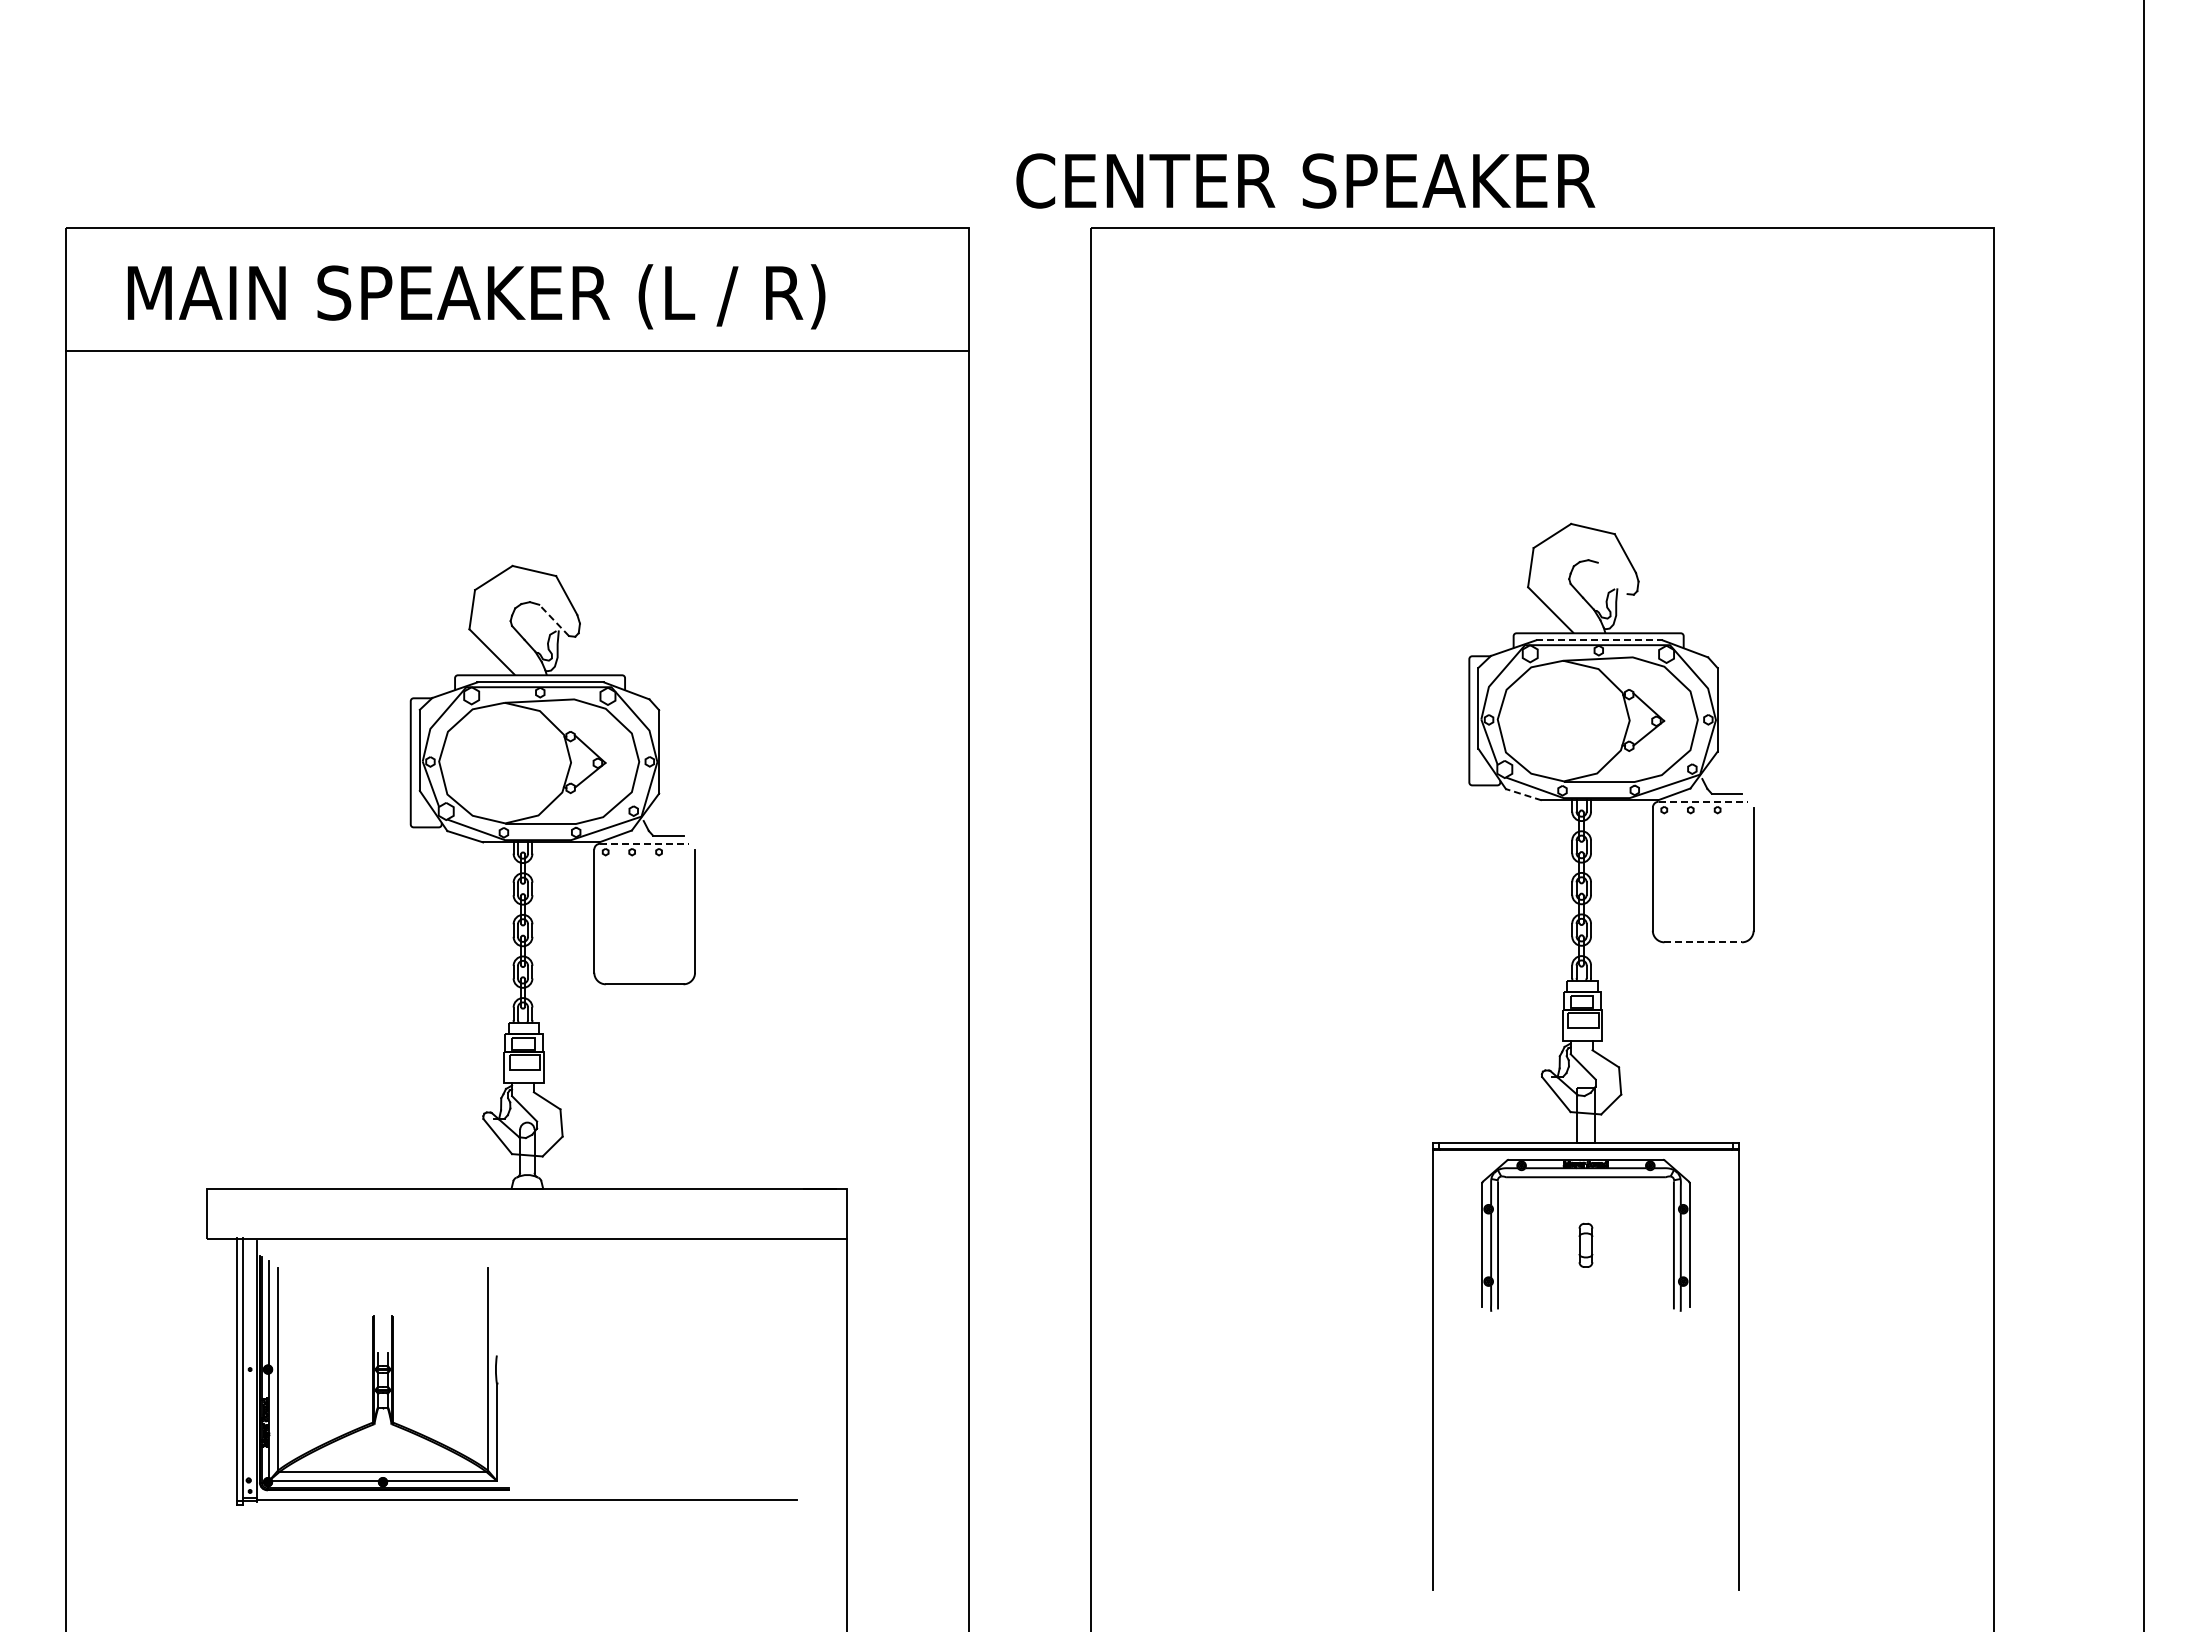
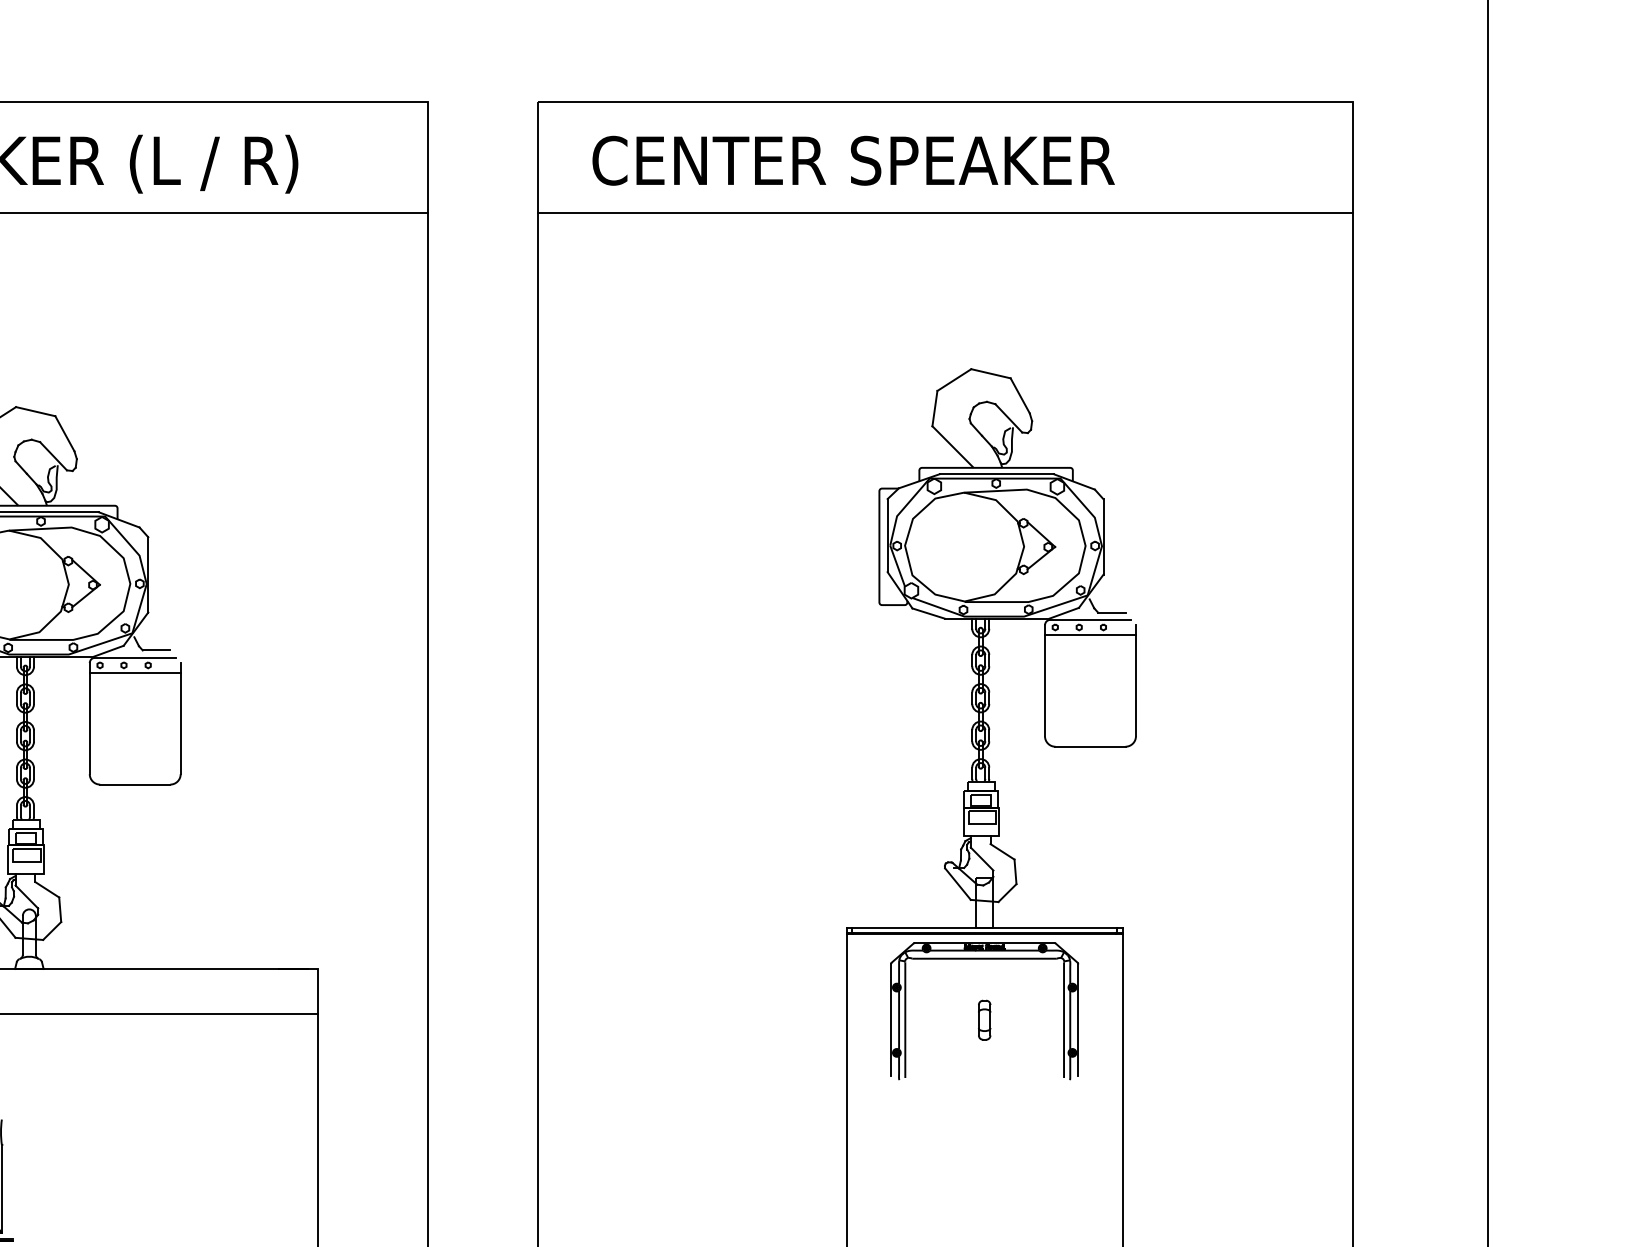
text: (1305, 180) -> (853, 160), moved
line: (1542, 350) -> (945, 212), added
line: (1612, 578) -> (1008, 418), added
line: (554, 620) -> (53, 456), dashed -> solid
line: (1599, 640) -> (996, 474), dashed -> solid
line: (1523, 794) -> (928, 613), dashed -> solid
line: (1703, 801) -> (1090, 619), dashed -> solid
line: (1702, 818) -> (1089, 634), added
line: (644, 843) -> (135, 657), dashed -> solid
line: (644, 860) -> (135, 672), added
line: (1703, 942) -> (1090, 746), dashed -> solid

